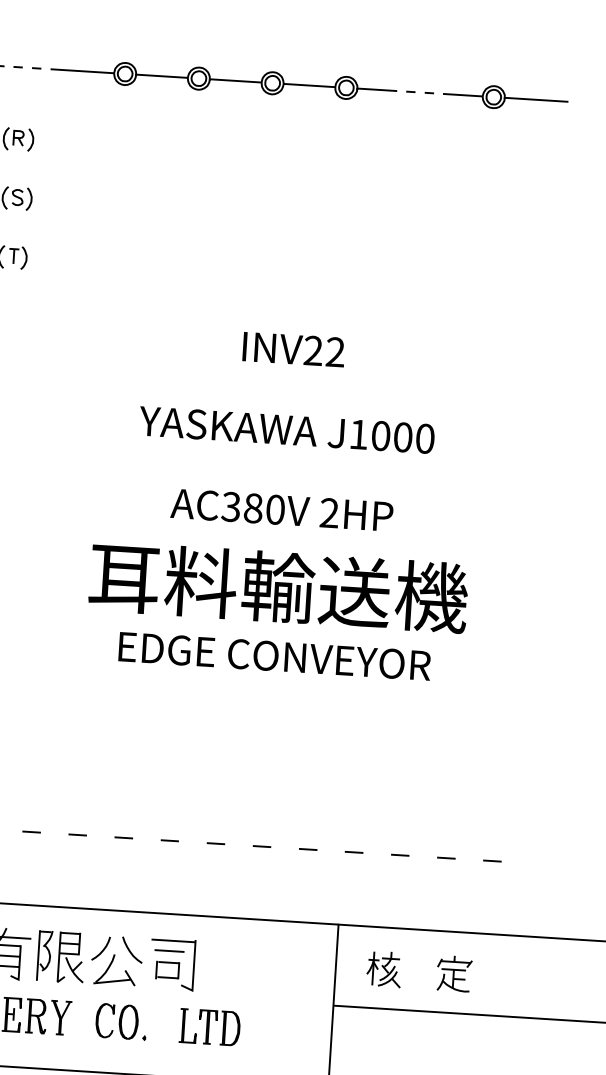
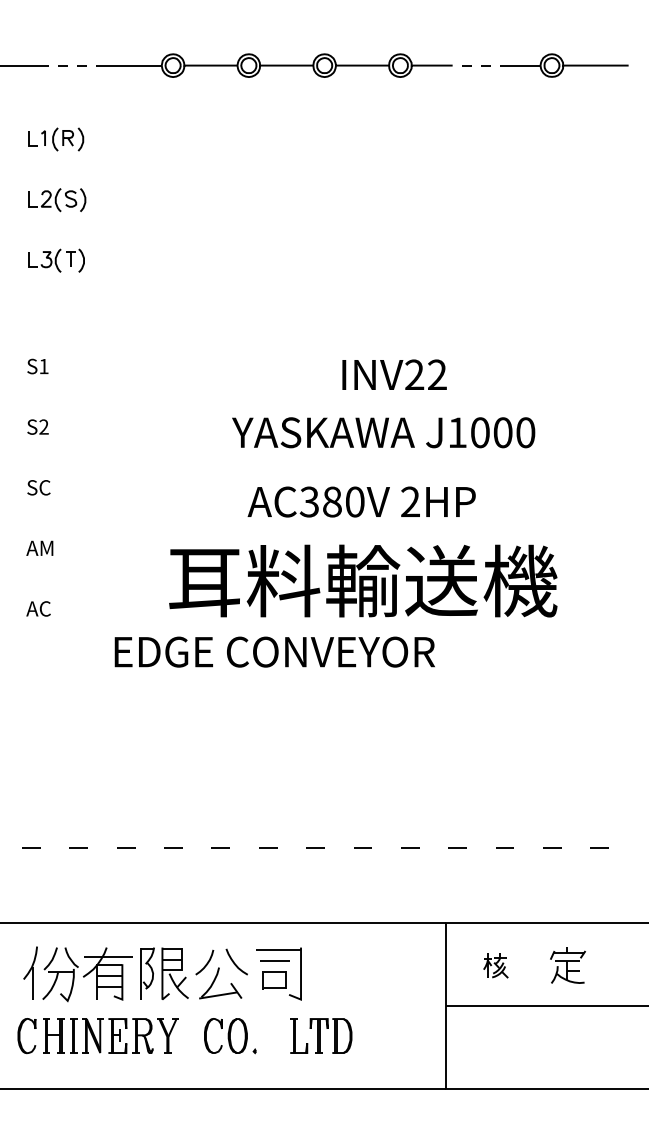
text: (293, 349) -> (394, 374), moved
text: (286, 429) -> (383, 432), moved
text: (274, 655) -> (274, 651), moved
part: (383, 969) -> (495, 965), size x0.7

